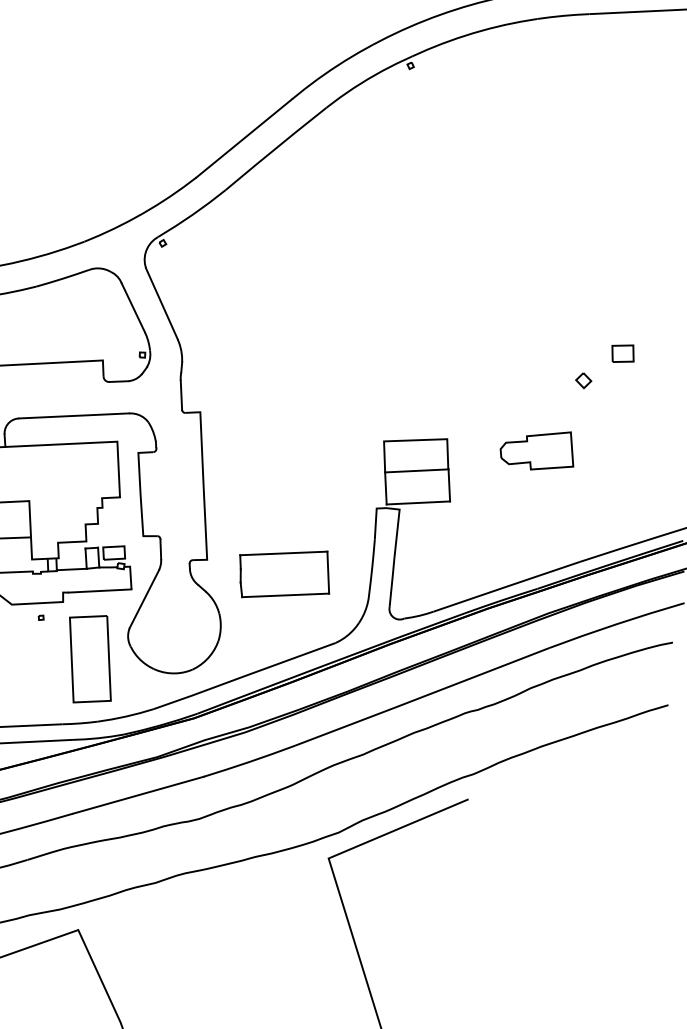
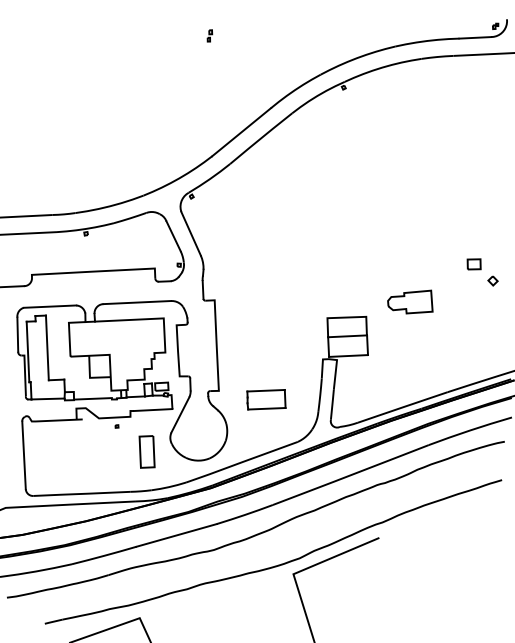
part: (582, 379) -> (492, 280), moved
part: (537, 450) -> (410, 301), moved
part: (284, 573) -> (266, 399), size x0.7
part: (89, 658) -> (146, 451), size x0.6

